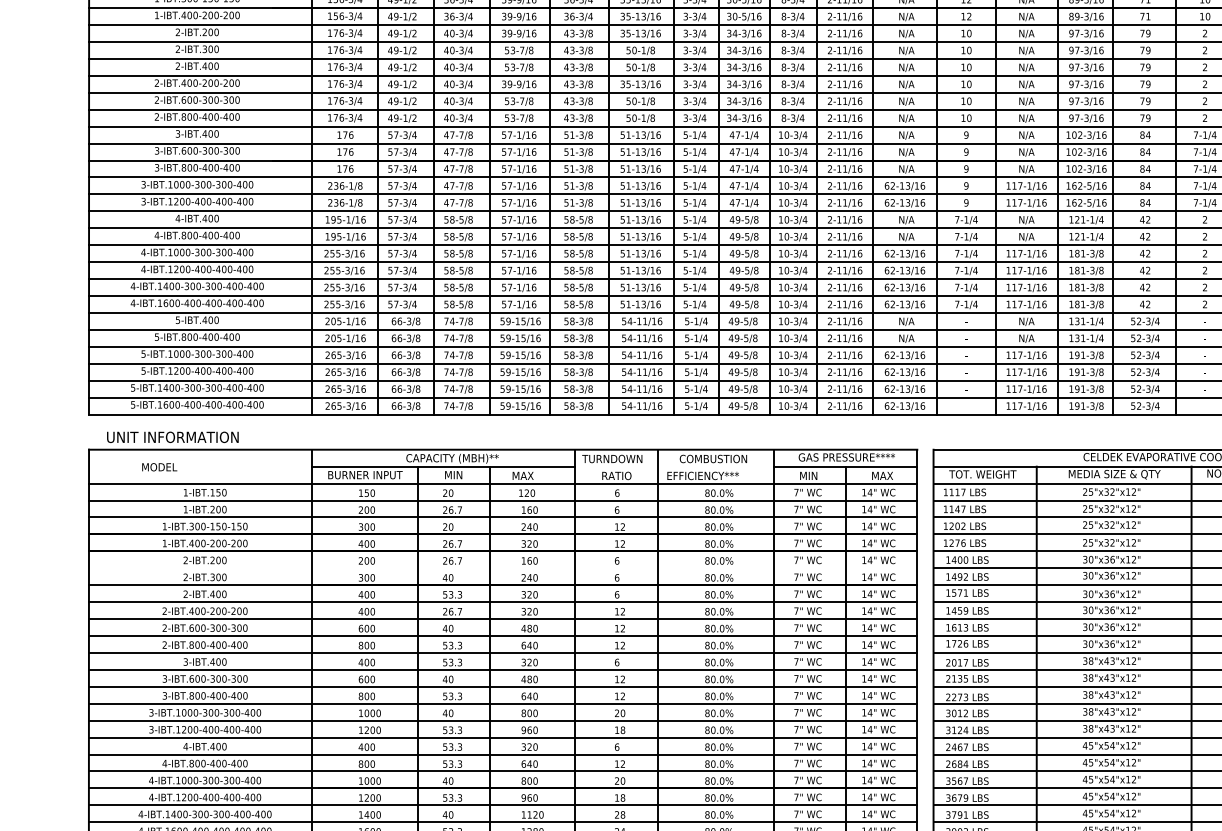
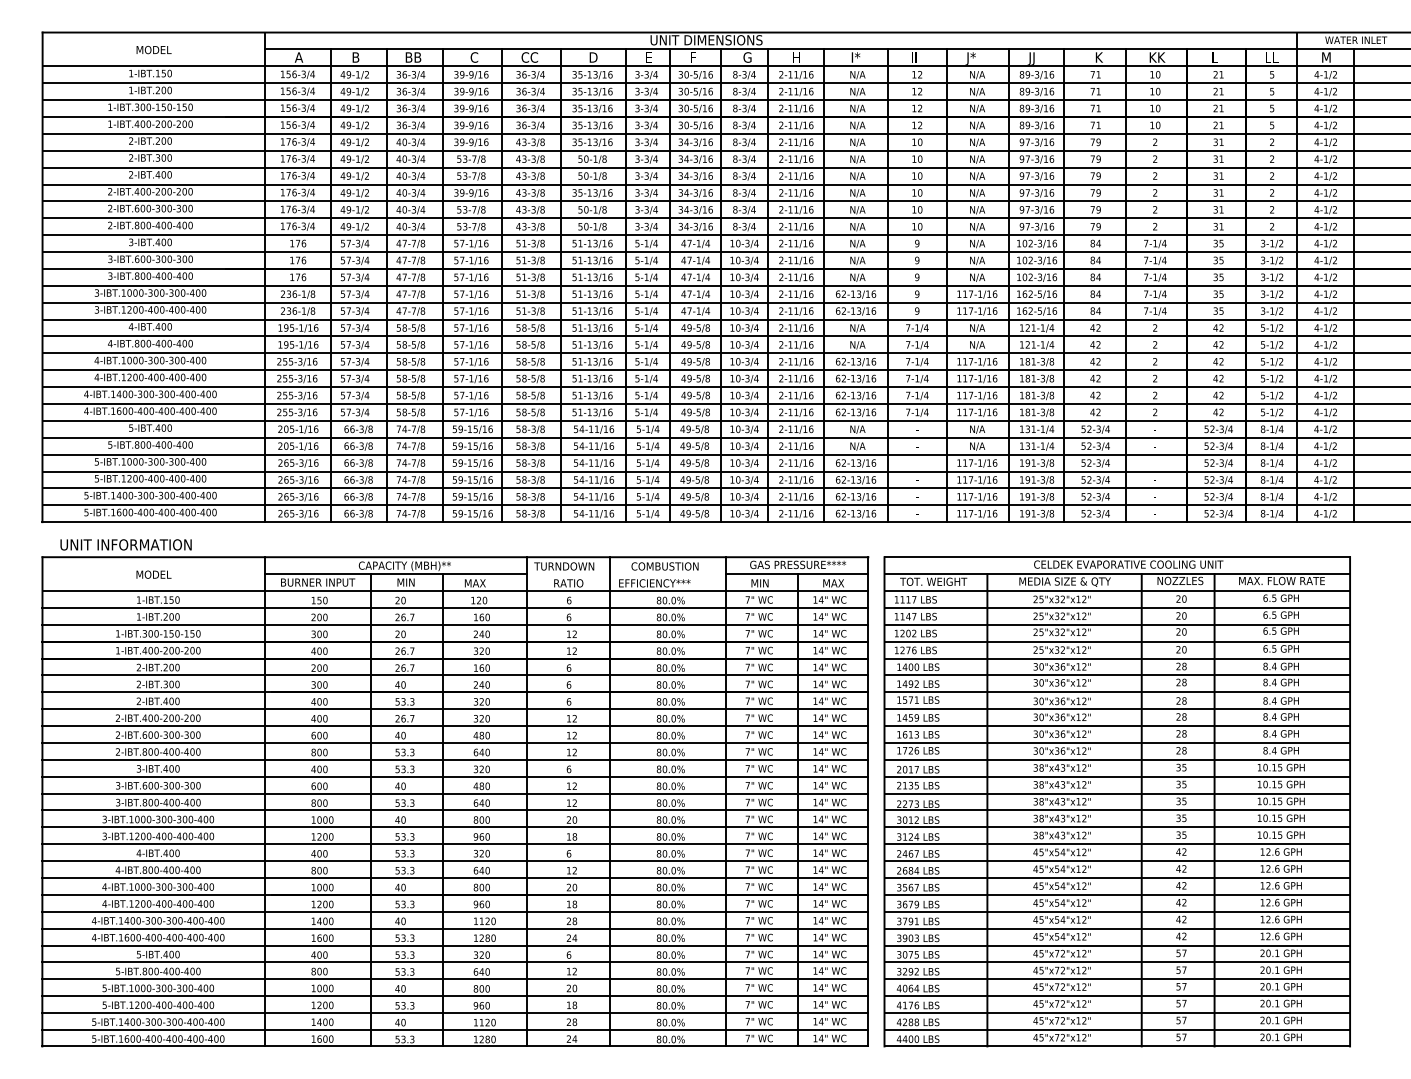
text: (159, 467) -> (153, 574), moved
line: (503, 568) -> (455, 675), added

